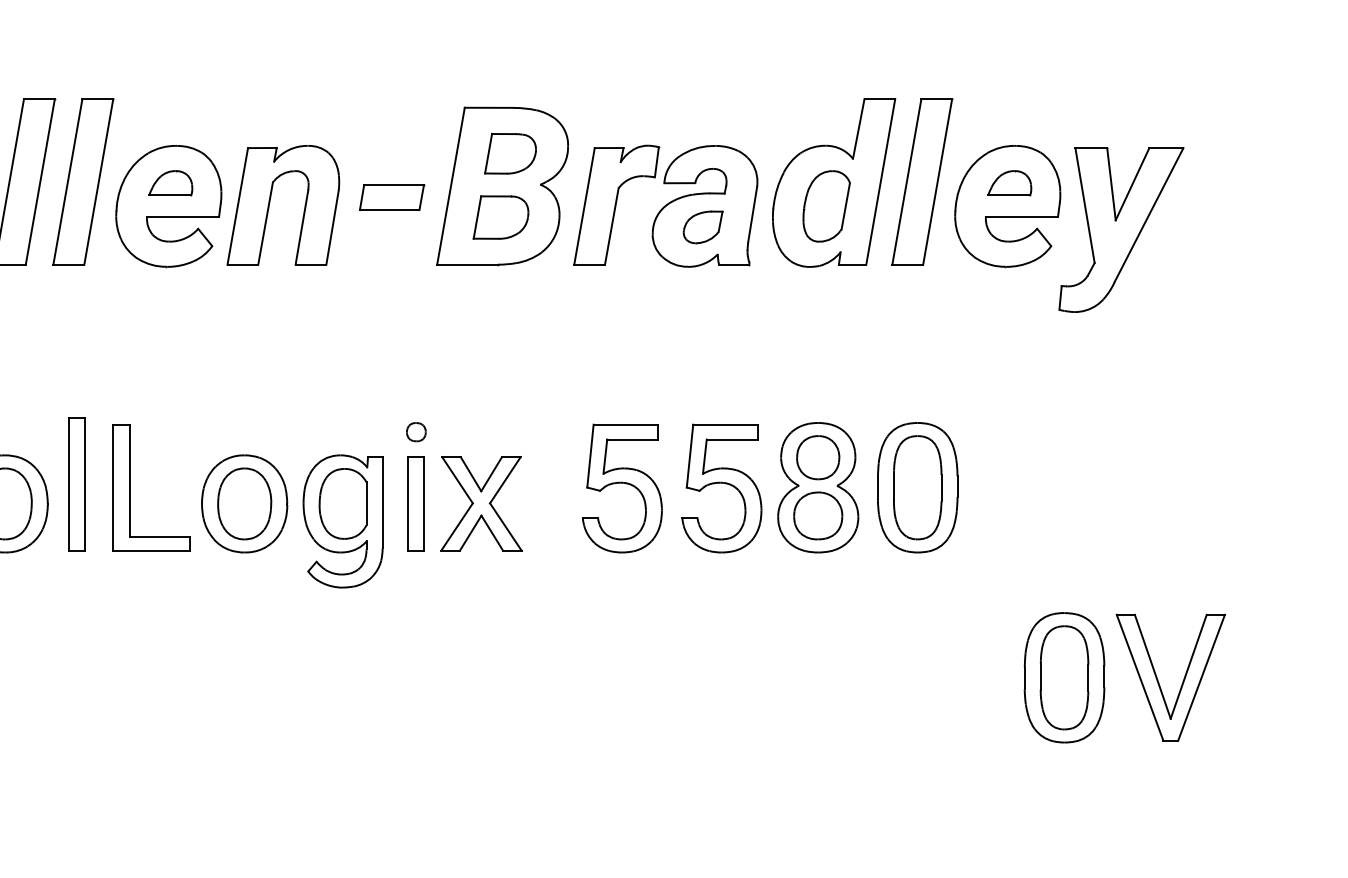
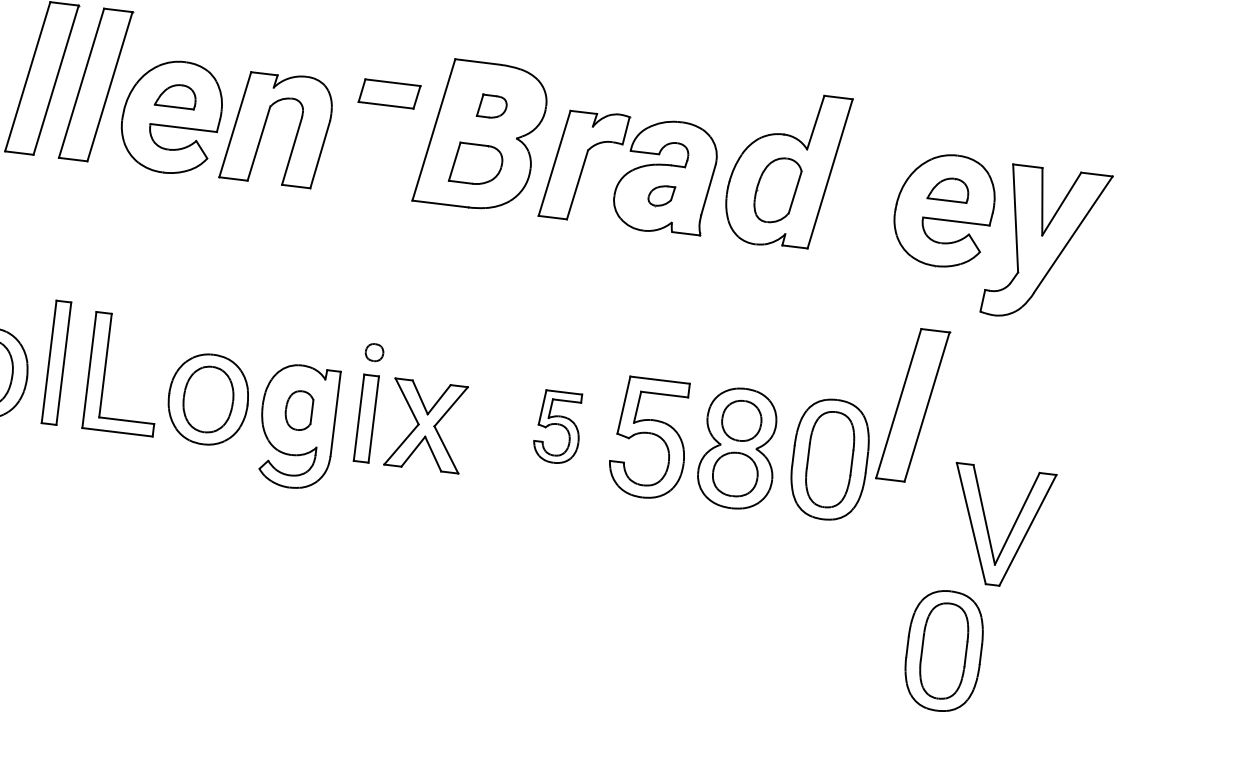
part: (510, 153) -> (492, 106), size x0.6
part: (922, 181) -> (913, 404), moved
part: (392, 197) -> (390, 94), moved
part: (702, 227) -> (660, 195), size x0.7
part: (622, 488) -> (558, 427), size x0.6
part: (342, 503) -> (298, 410), size x0.6
part: (1159, 682) -> (988, 530), moved

